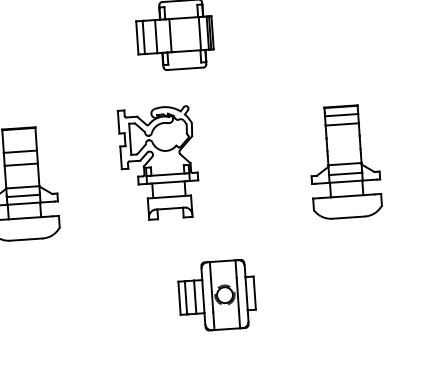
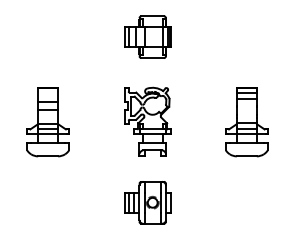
part: (158, 162) -> (147, 121), moved
part: (216, 295) -> (147, 202), moved

